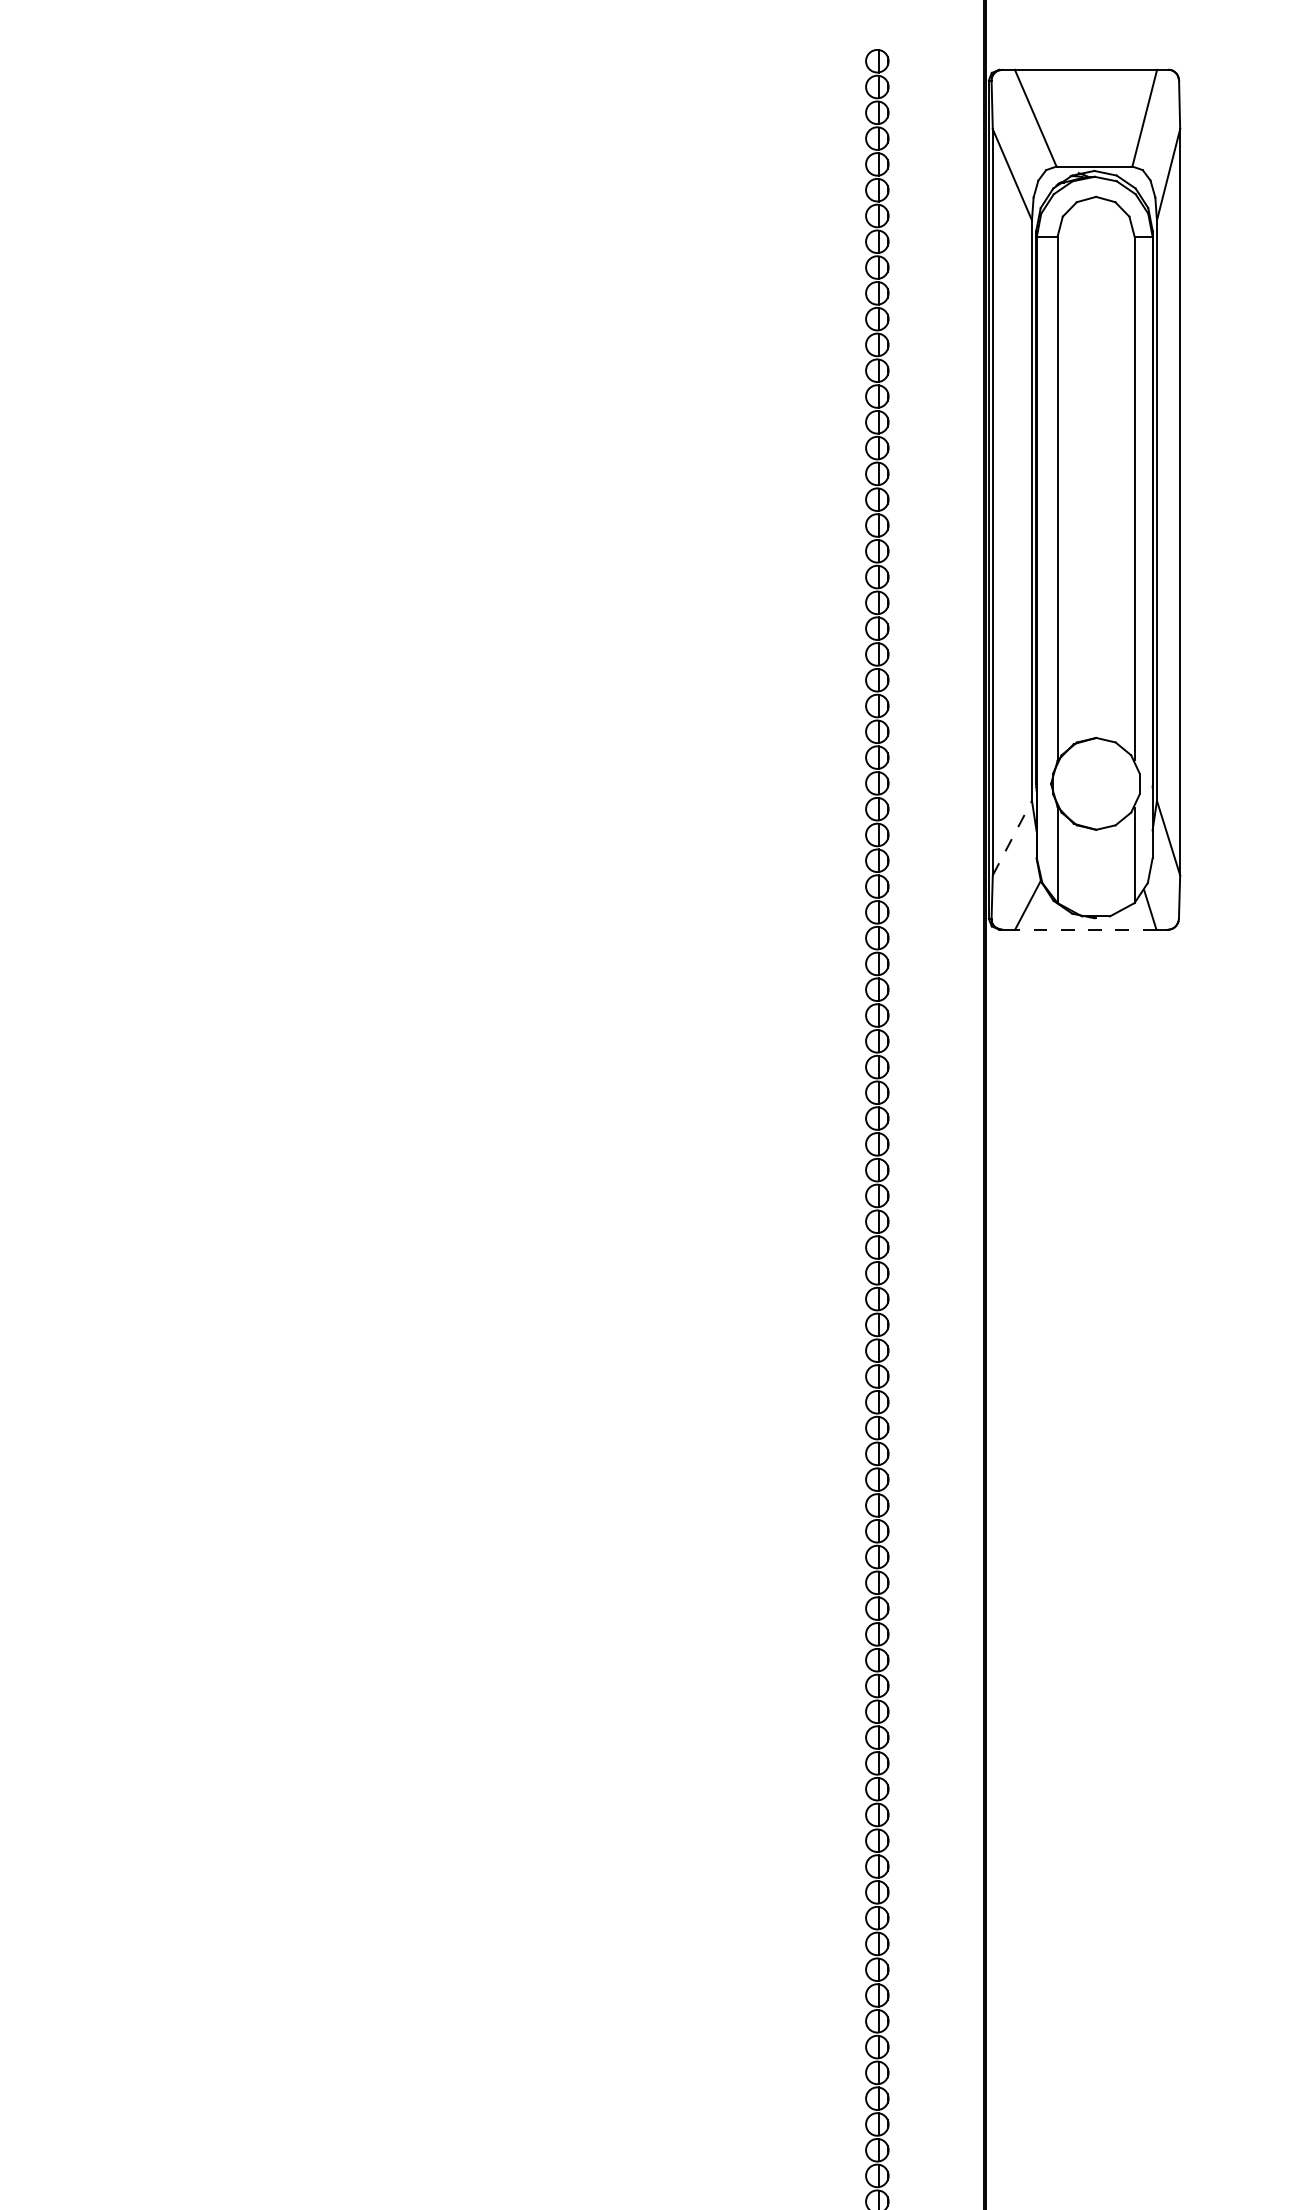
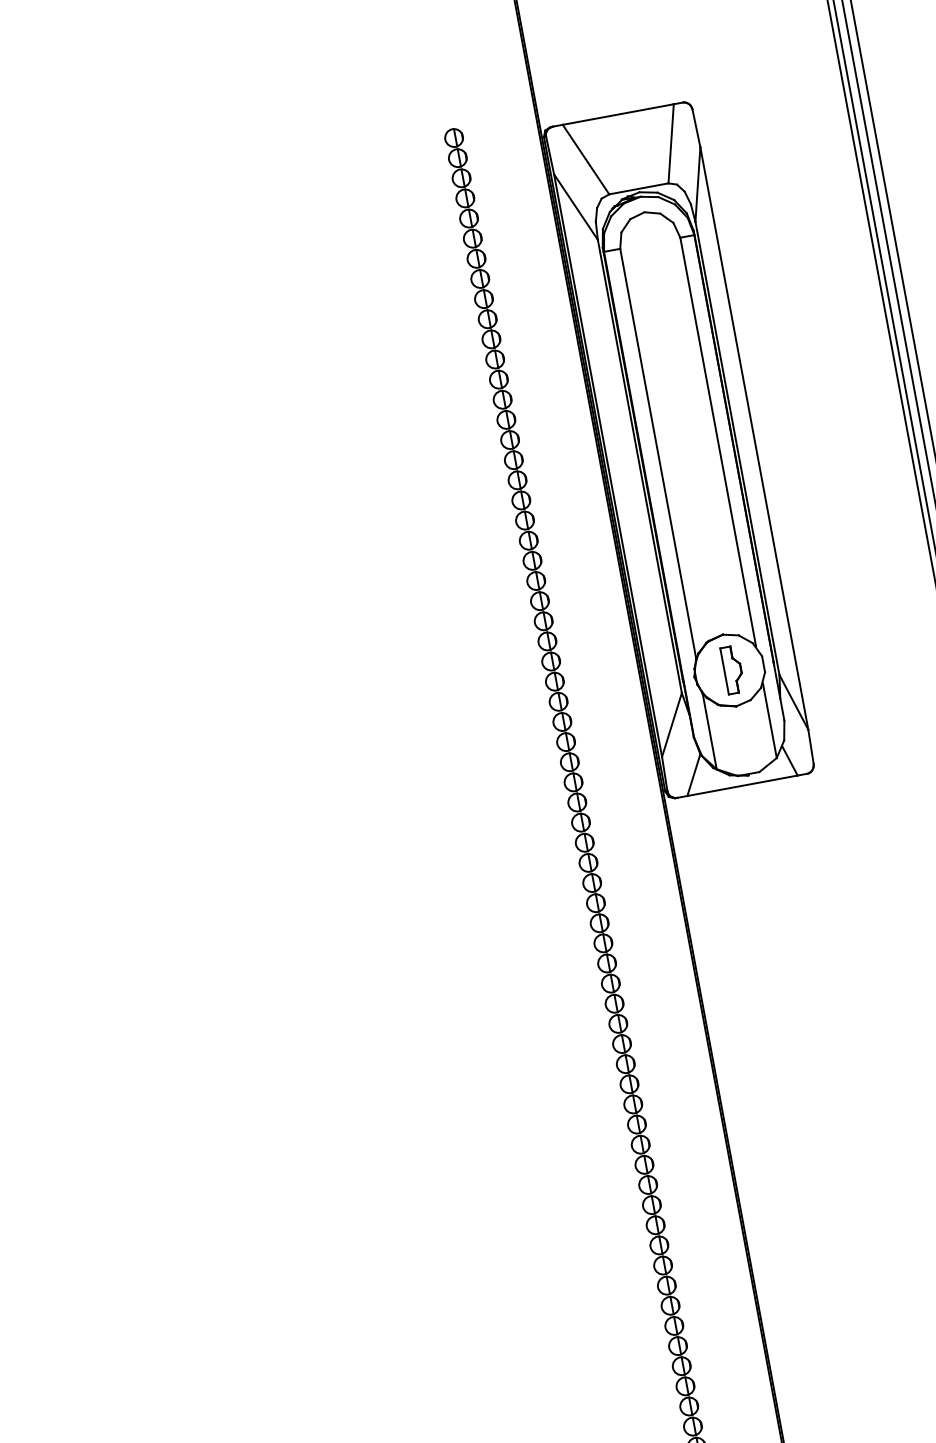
part: (1100, 783) -> (732, 669), added
line: (1012, 837) -> (671, 724), dashed -> solid
line: (1085, 929) -> (742, 785), dashed -> solid

